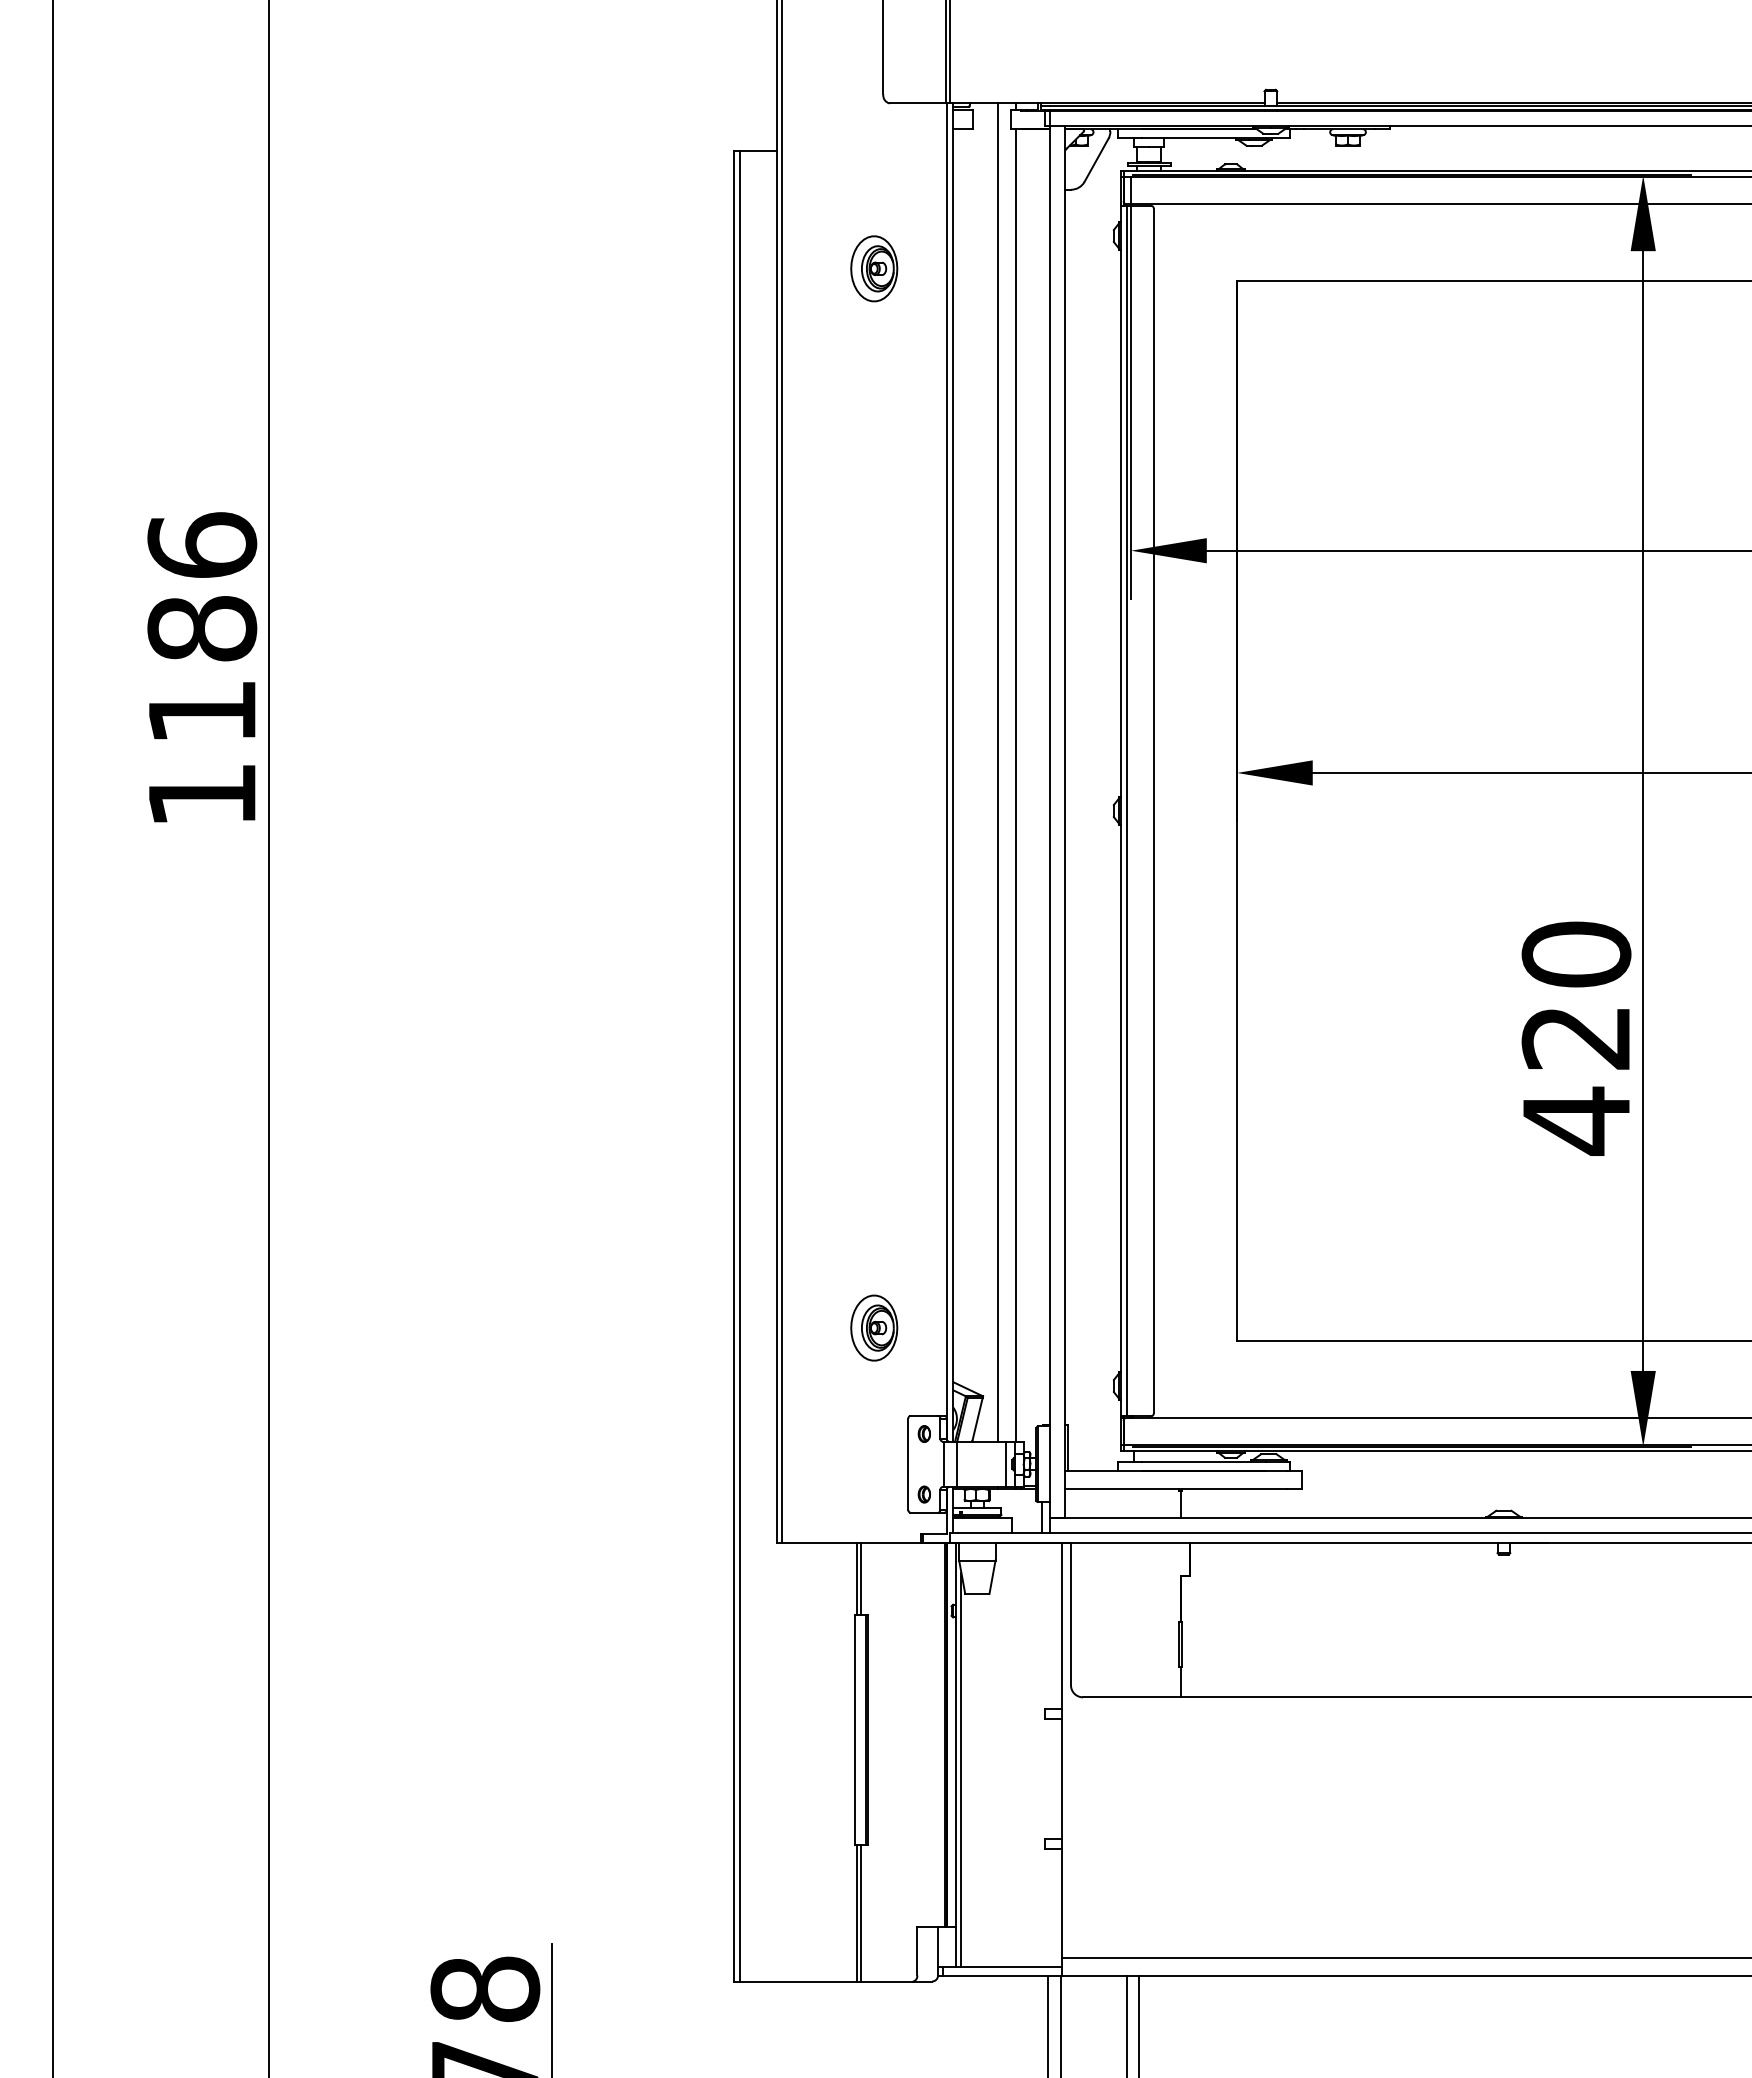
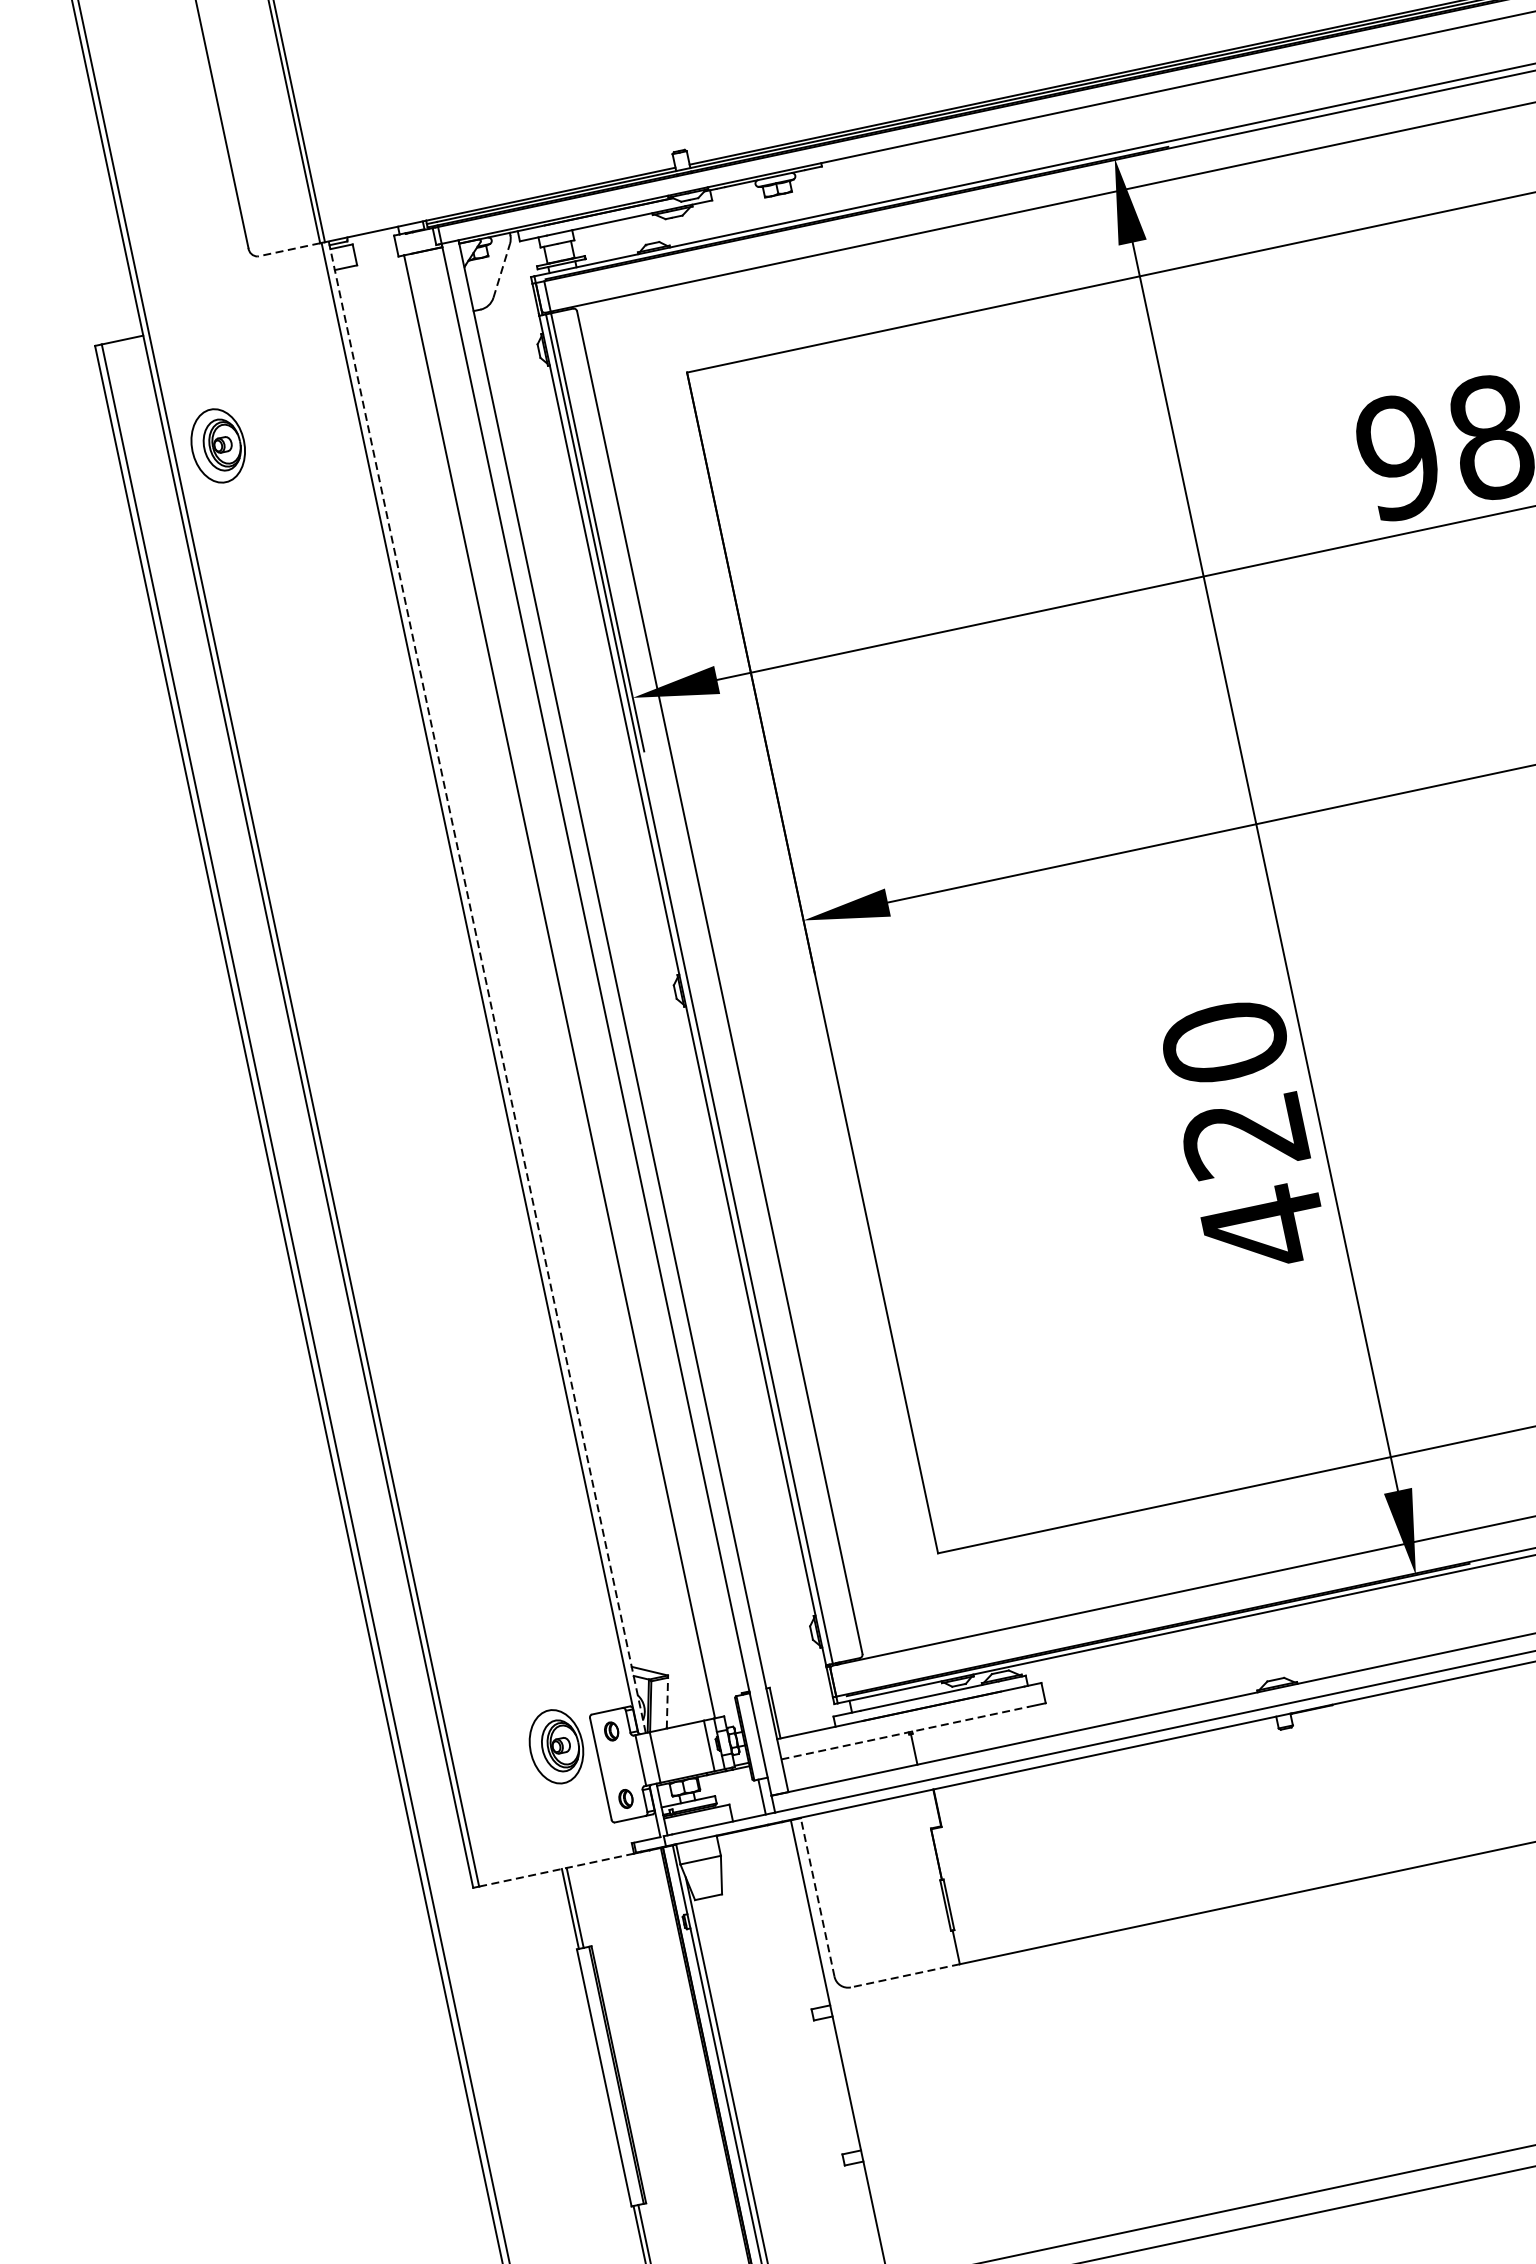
line: (917, 103) -> (288, 249), solid -> dashed
line: (1096, 160) -> (501, 271), solid -> dashed
part: (874, 268) -> (218, 445), moved
line: (998, 772) -> (537, 976), removed
line: (953, 773) -> (487, 988), solid -> dashed
part: (874, 1327) -> (556, 1746), moved
line: (977, 1419) -> (667, 1702), solid -> dashed
line: (1176, 1488) -> (905, 1732), solid -> dashed
line: (852, 1543) -> (557, 1870), solid -> dashed
line: (1070, 1613) -> (817, 1896), solid -> dashed
line: (1131, 1697) -> (904, 1976), solid -> dashed

